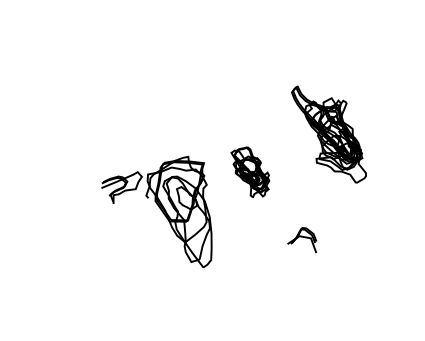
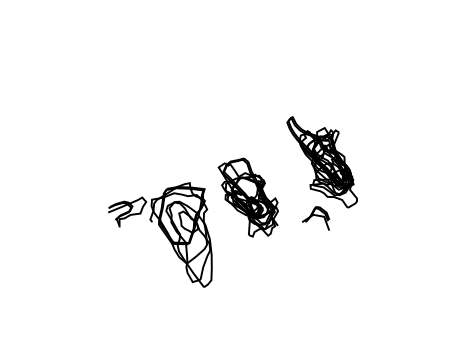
part: (249, 172) -> (247, 197), size x1.67
part: (302, 240) -> (316, 218), moved

